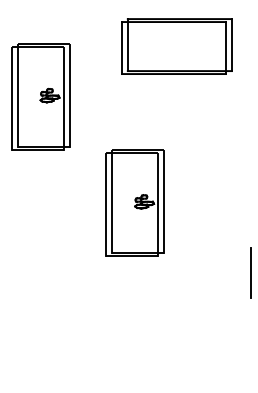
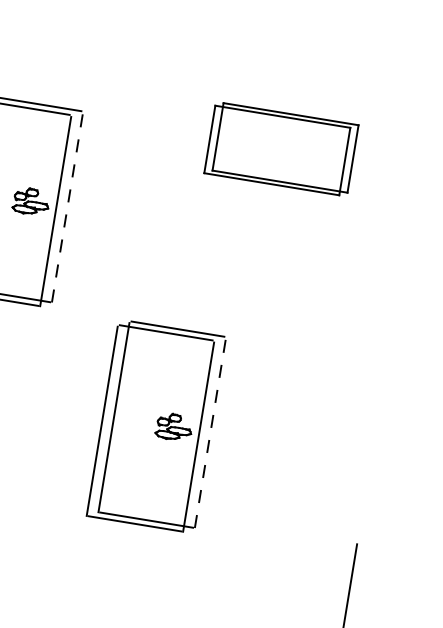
part: (176, 46) -> (280, 148), size x0.7
line: (69, 95) -> (67, 207), solid -> dashed
line: (164, 201) -> (211, 432), solid -> dashed

